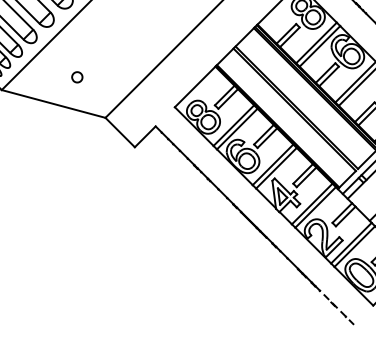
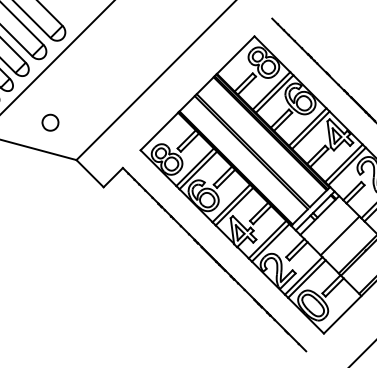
part: (77, 77) -> (50, 122), size x1.67
line: (334, 305) -> (288, 333), dashed -> solid

